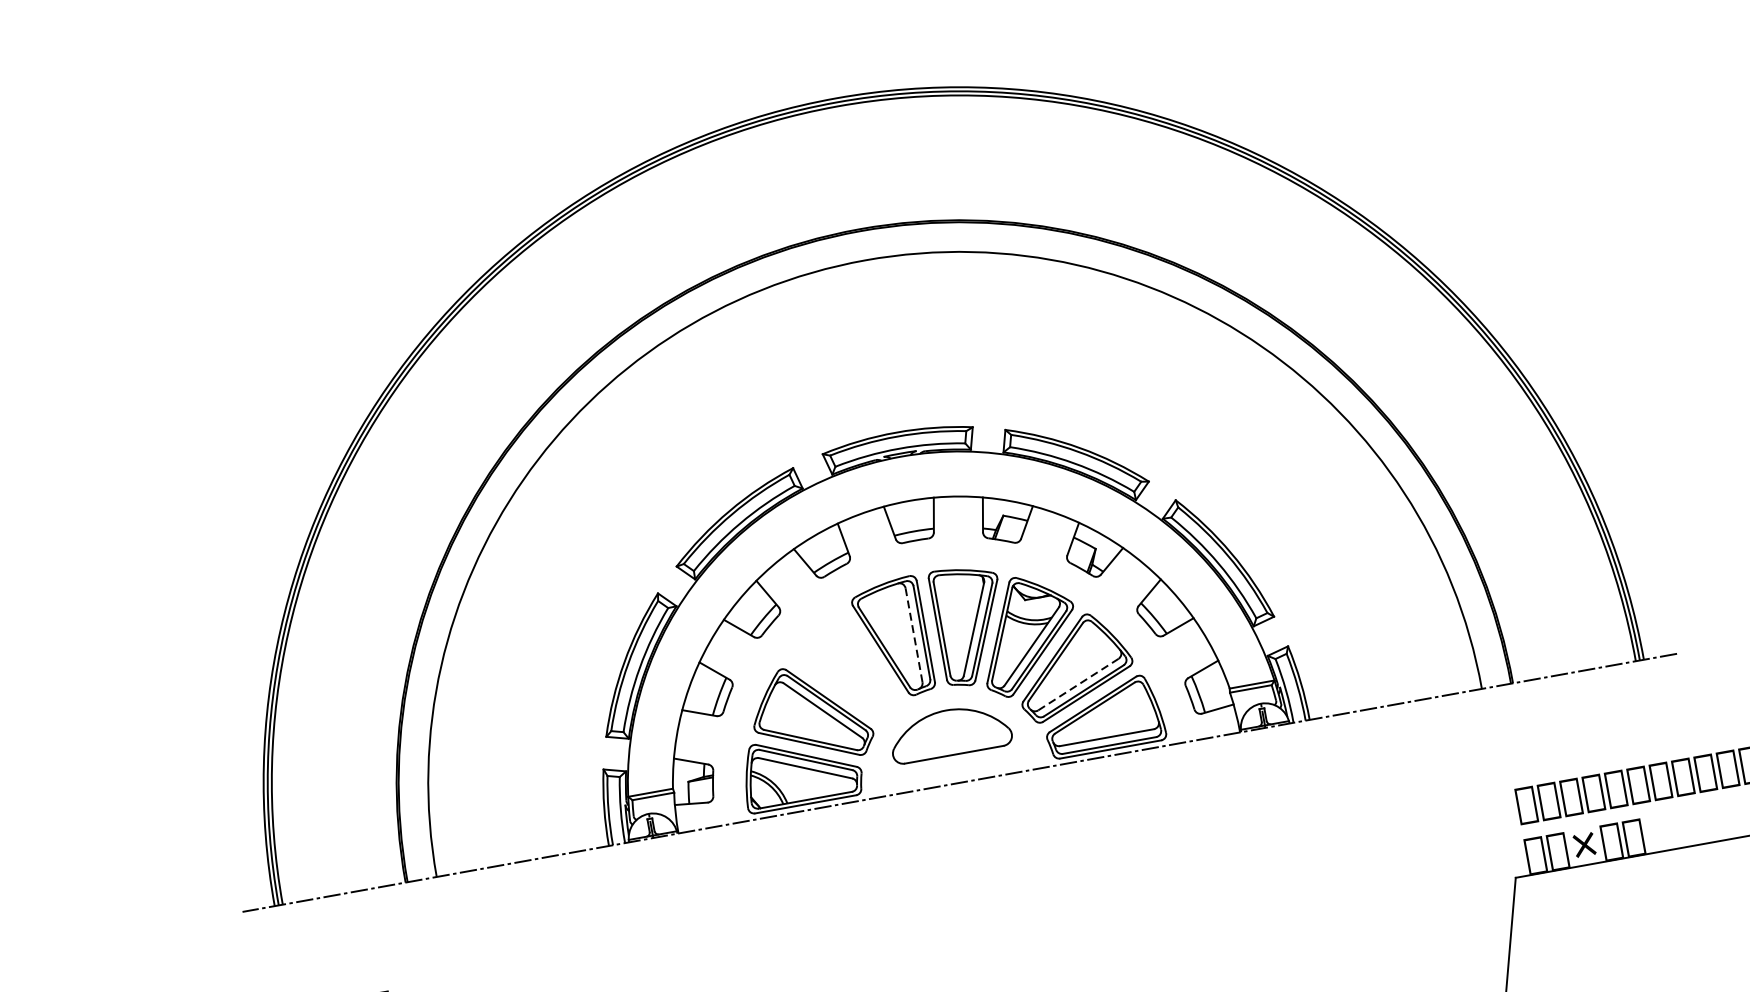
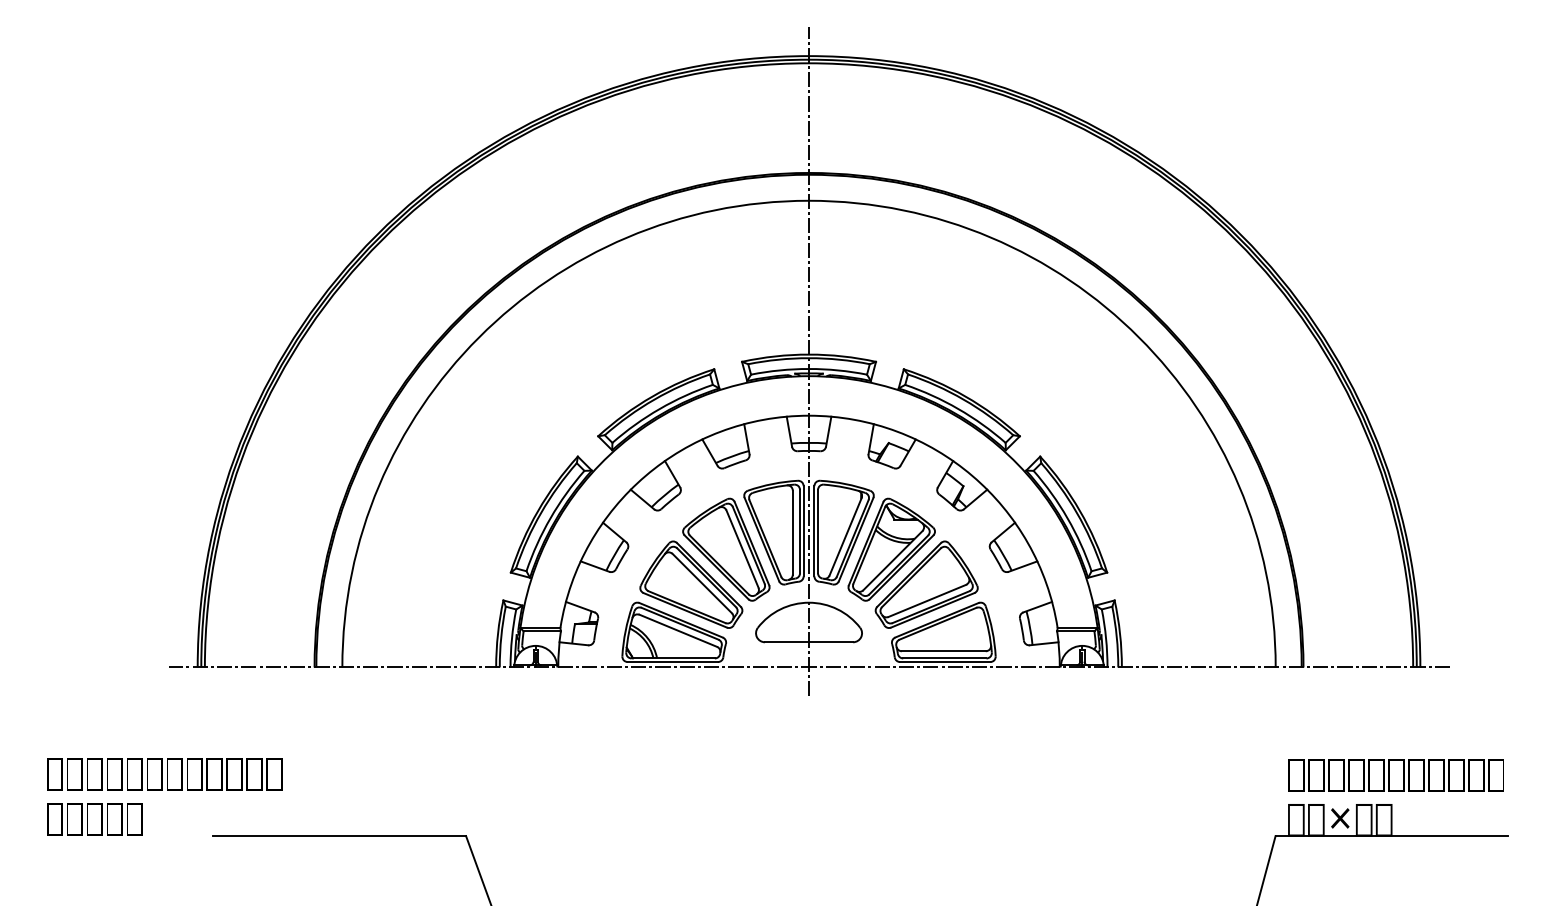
line: (898, 440) -> (809, 361), added
line: (913, 635) -> (792, 532), dashed -> solid
part: (843, 667) -> (726, 549), added
line: (1078, 684) -> (927, 600), dashed -> solid

